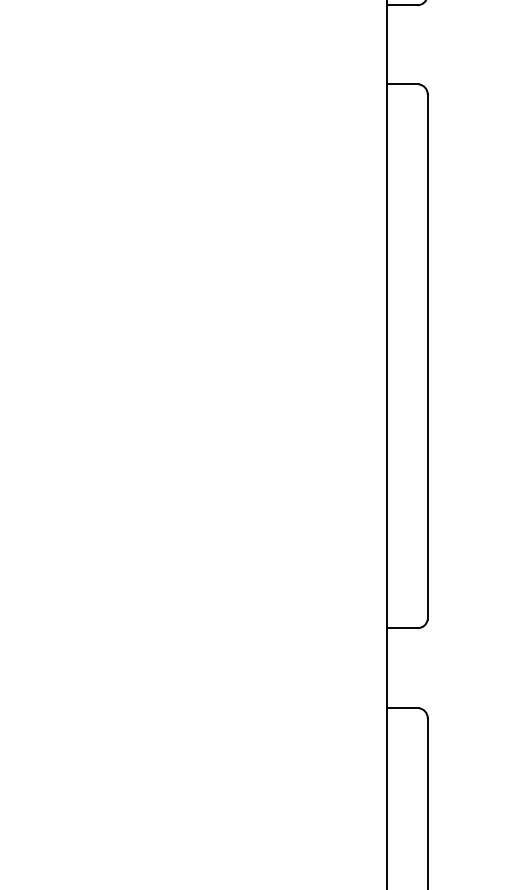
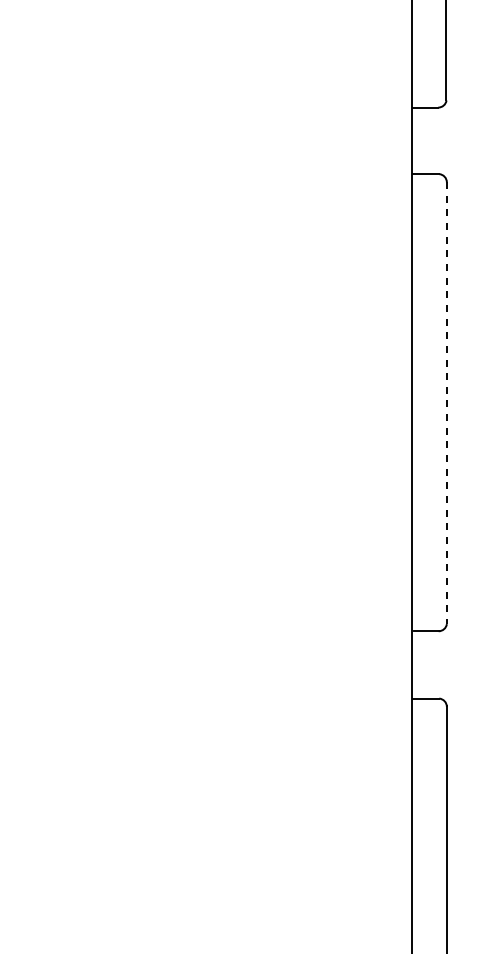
line: (427, 357) -> (446, 403), solid -> dashed

